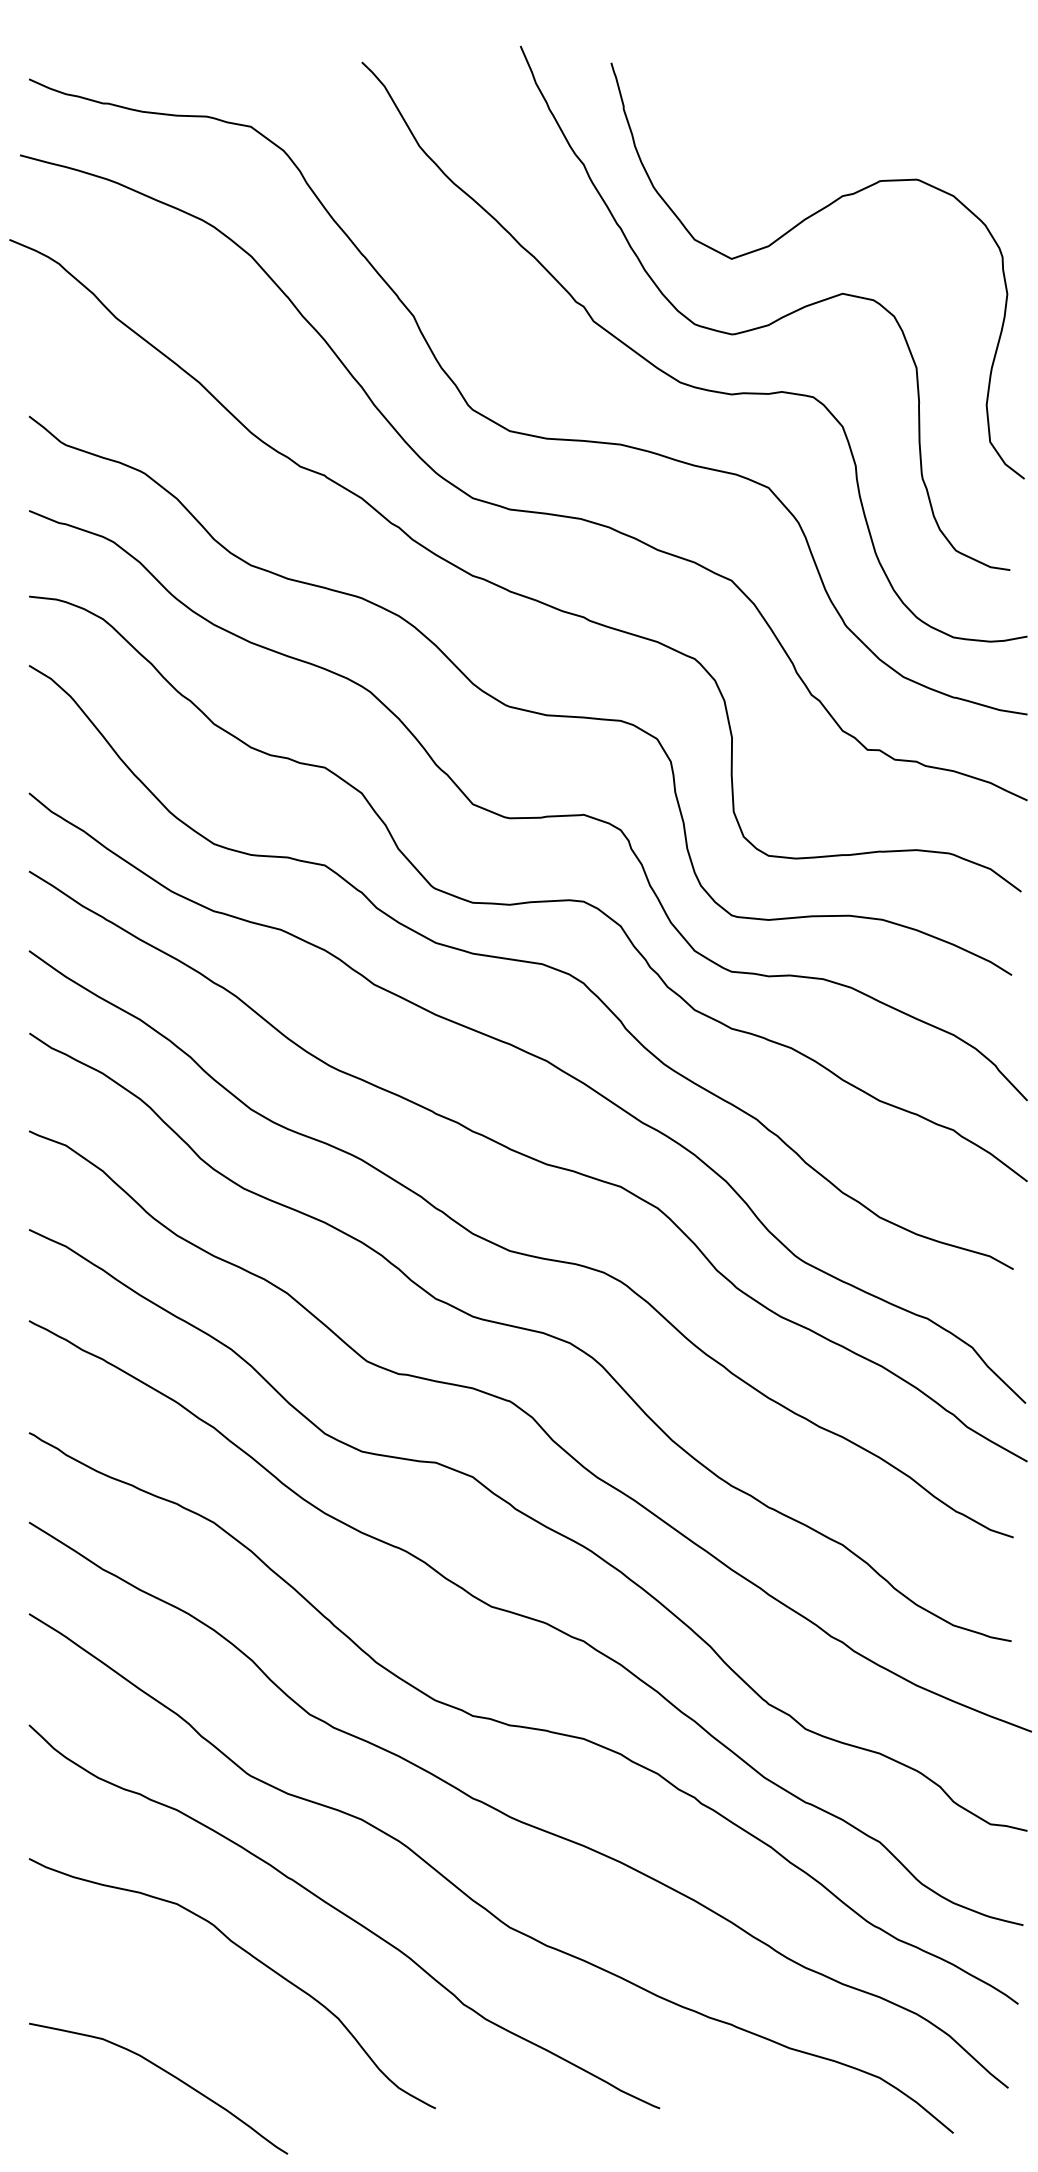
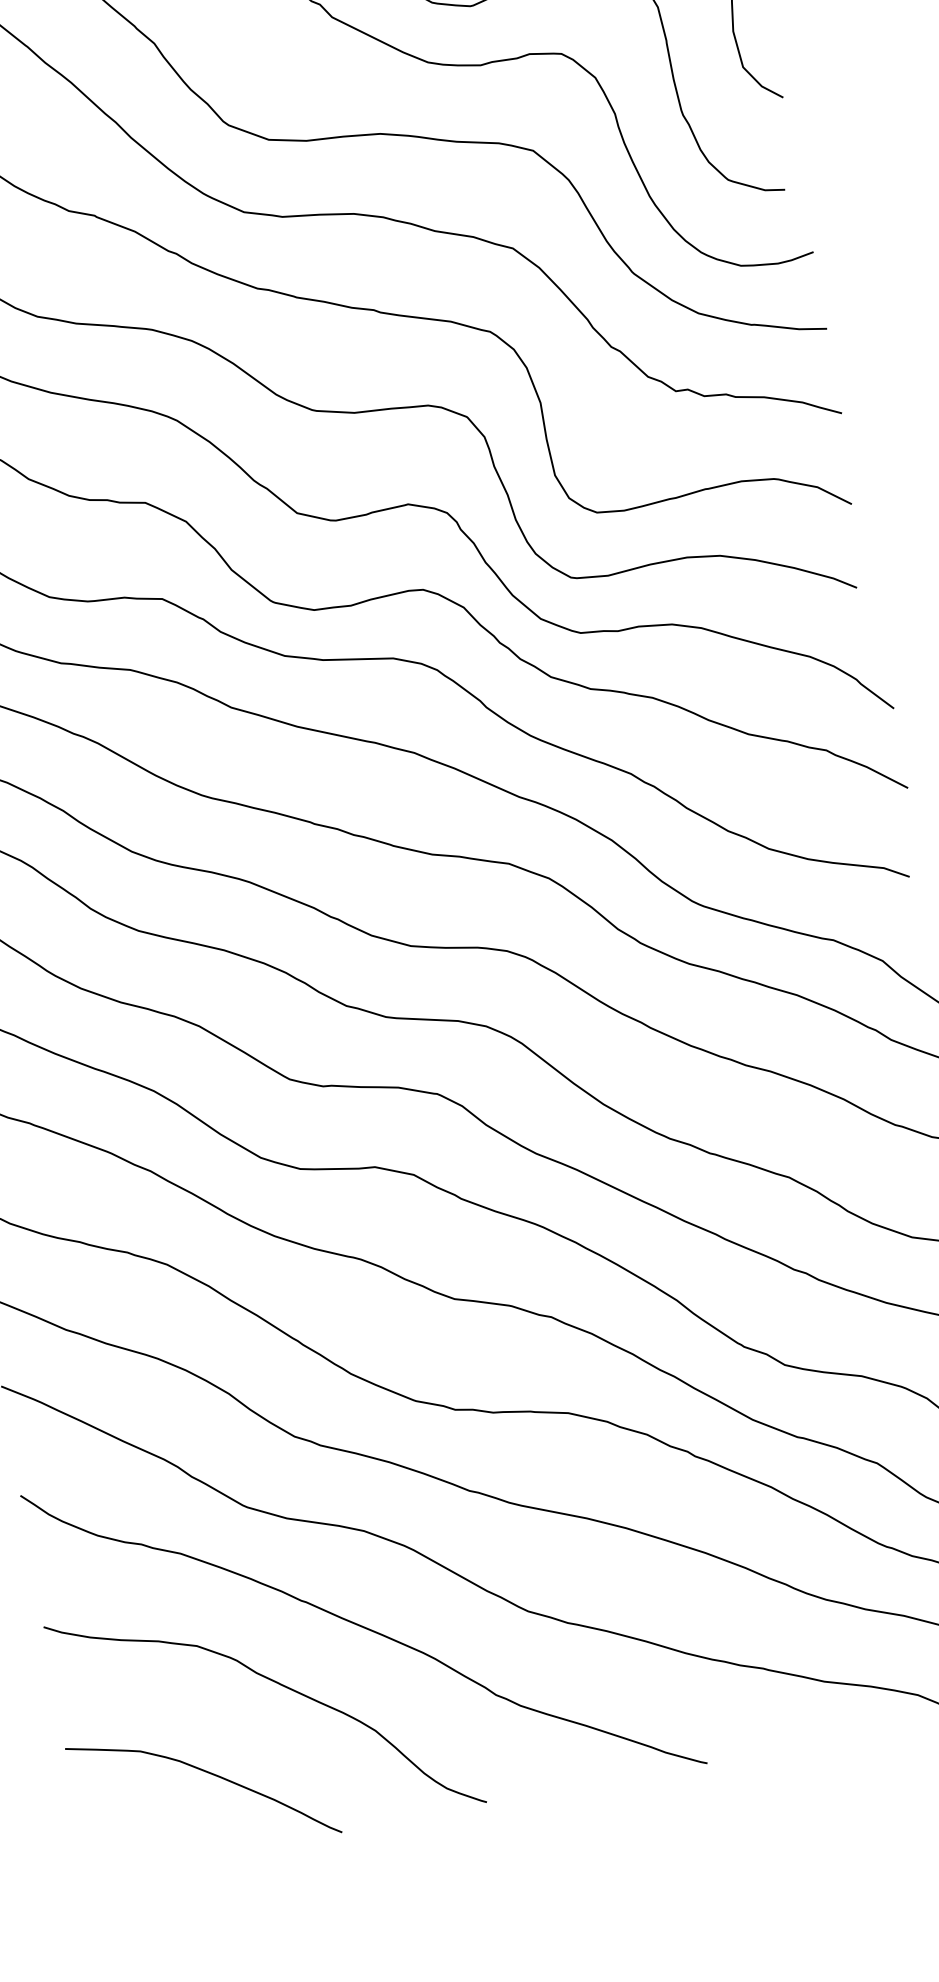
curve: (168, 2074) -> (211, 1774), moved

